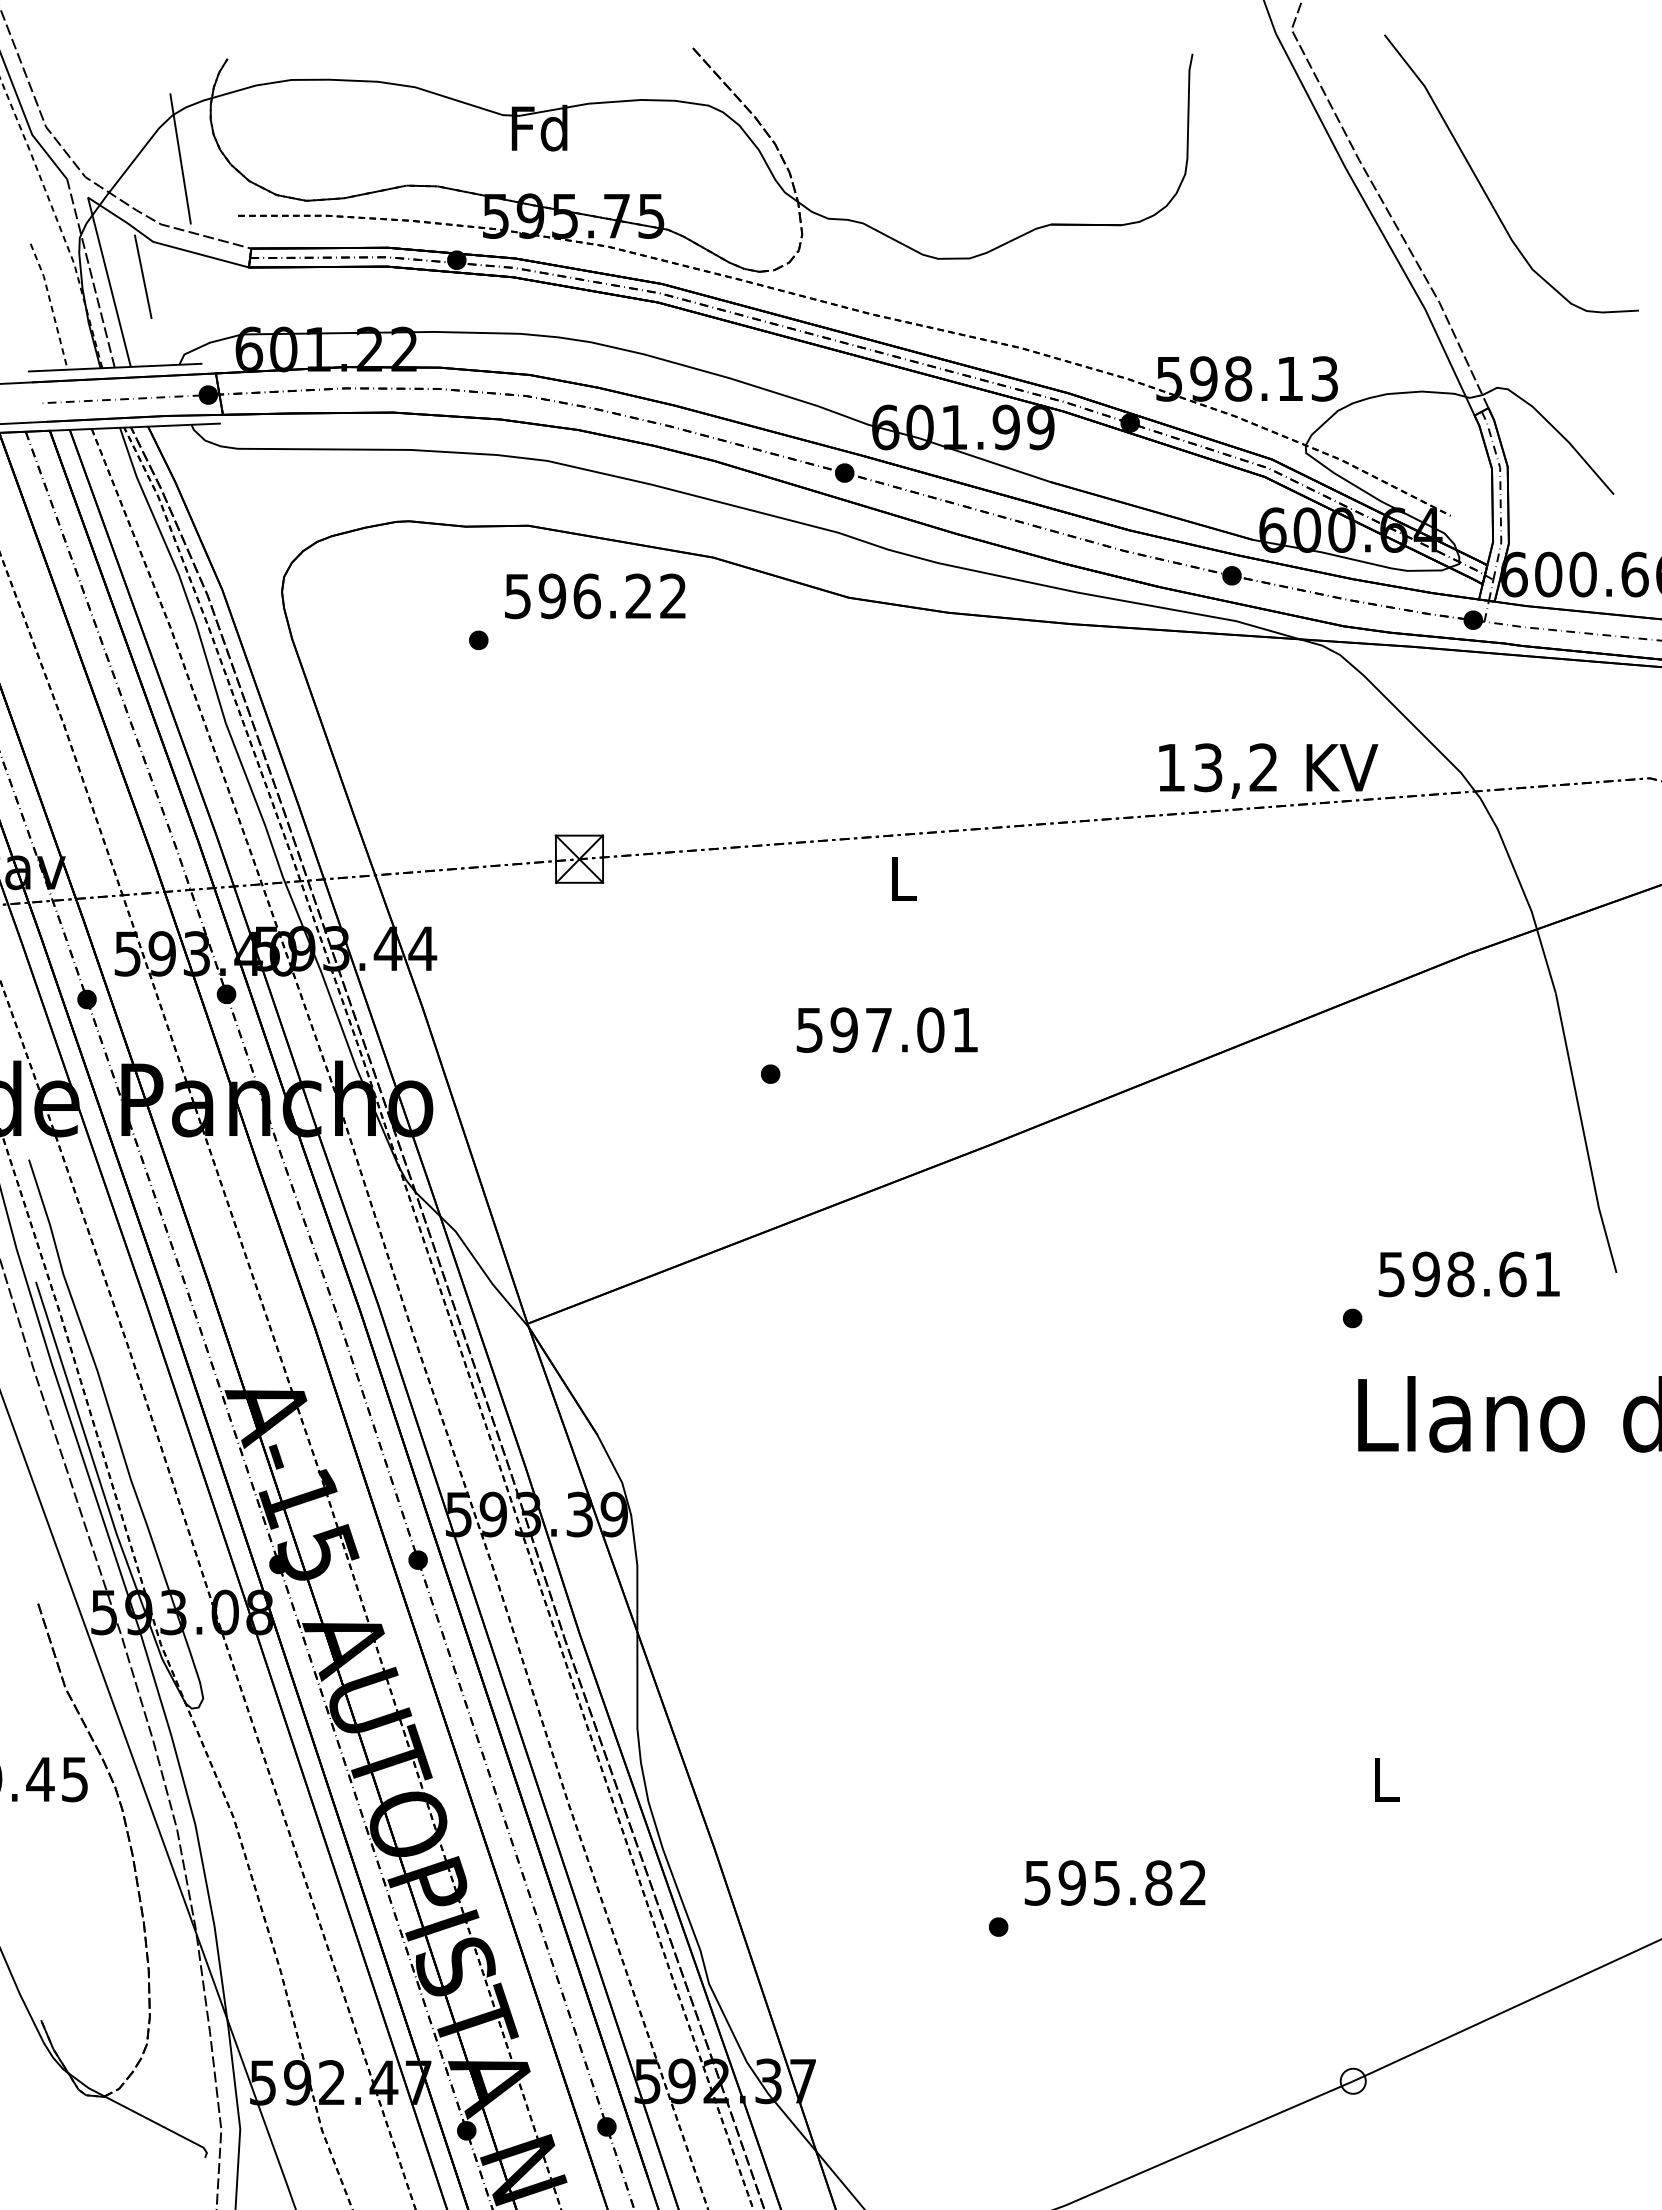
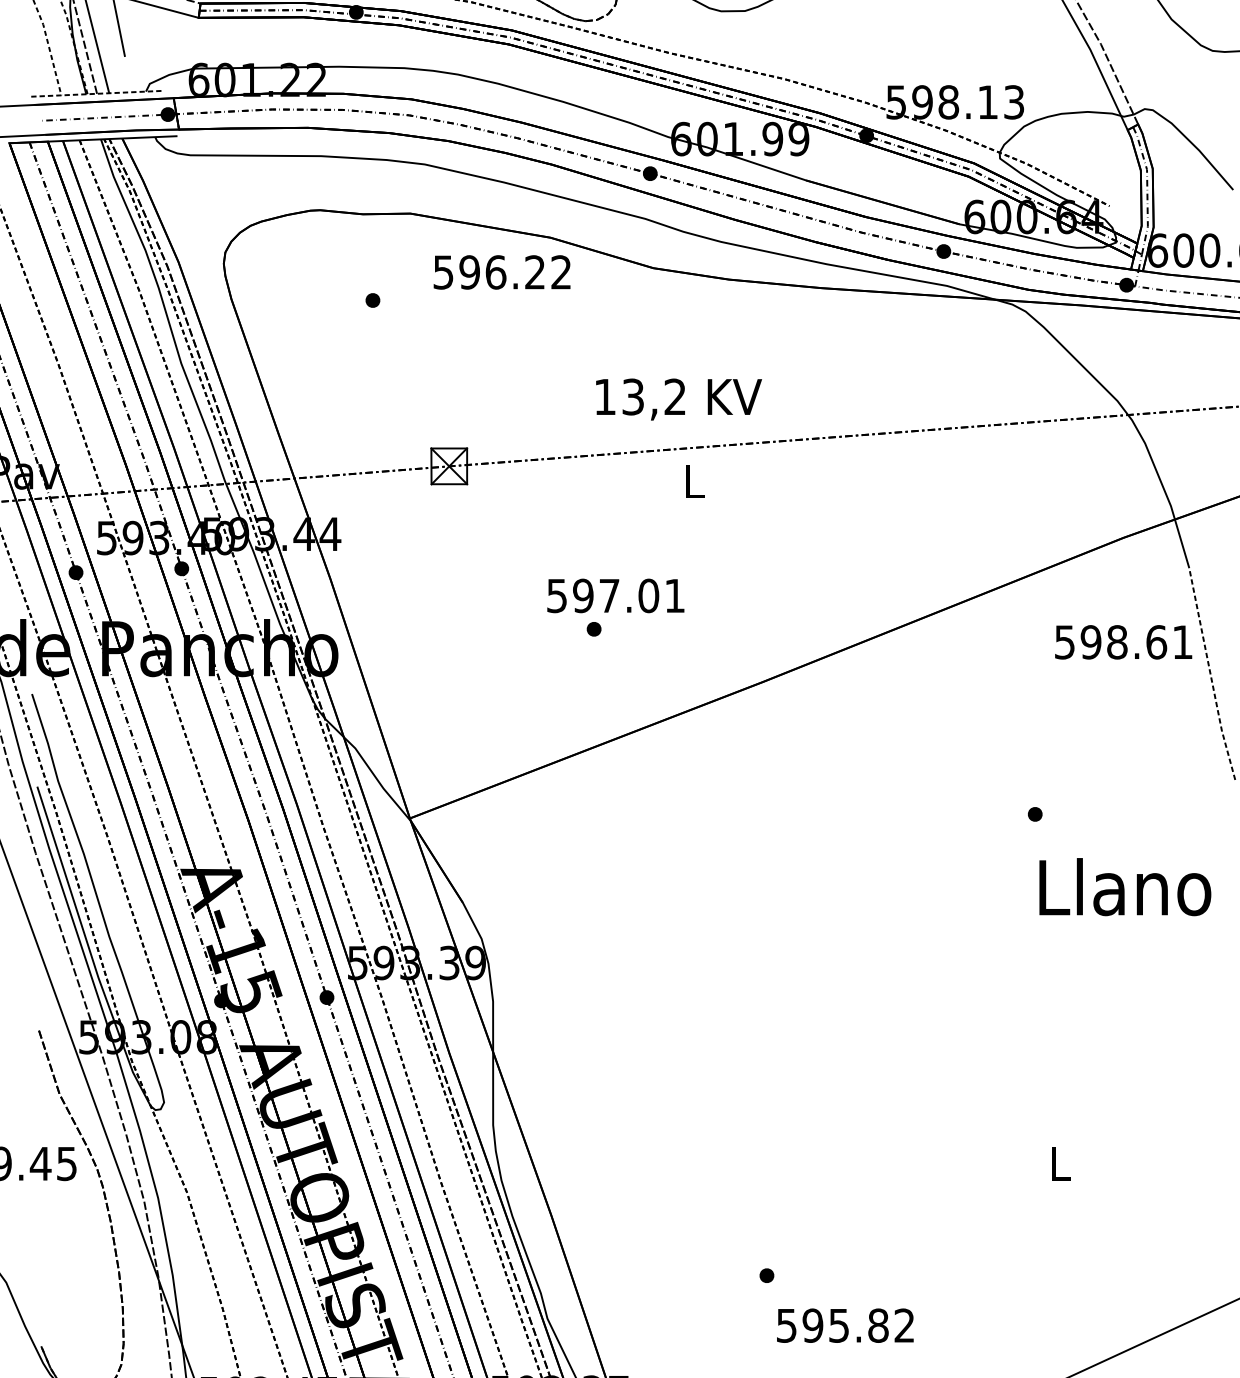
line: (114, 367) -> (96, 93), solid -> dashed
text: (595, 596) -> (502, 272), moved
text: (1268, 770) -> (678, 399), moved
text: (886, 1029) -> (615, 595), moved
line: (1584, 1134) -> (1210, 674), solid -> dashed
text: (1468, 1274) -> (1123, 642), moved
text: (1114, 1882) -> (844, 1325), moved

